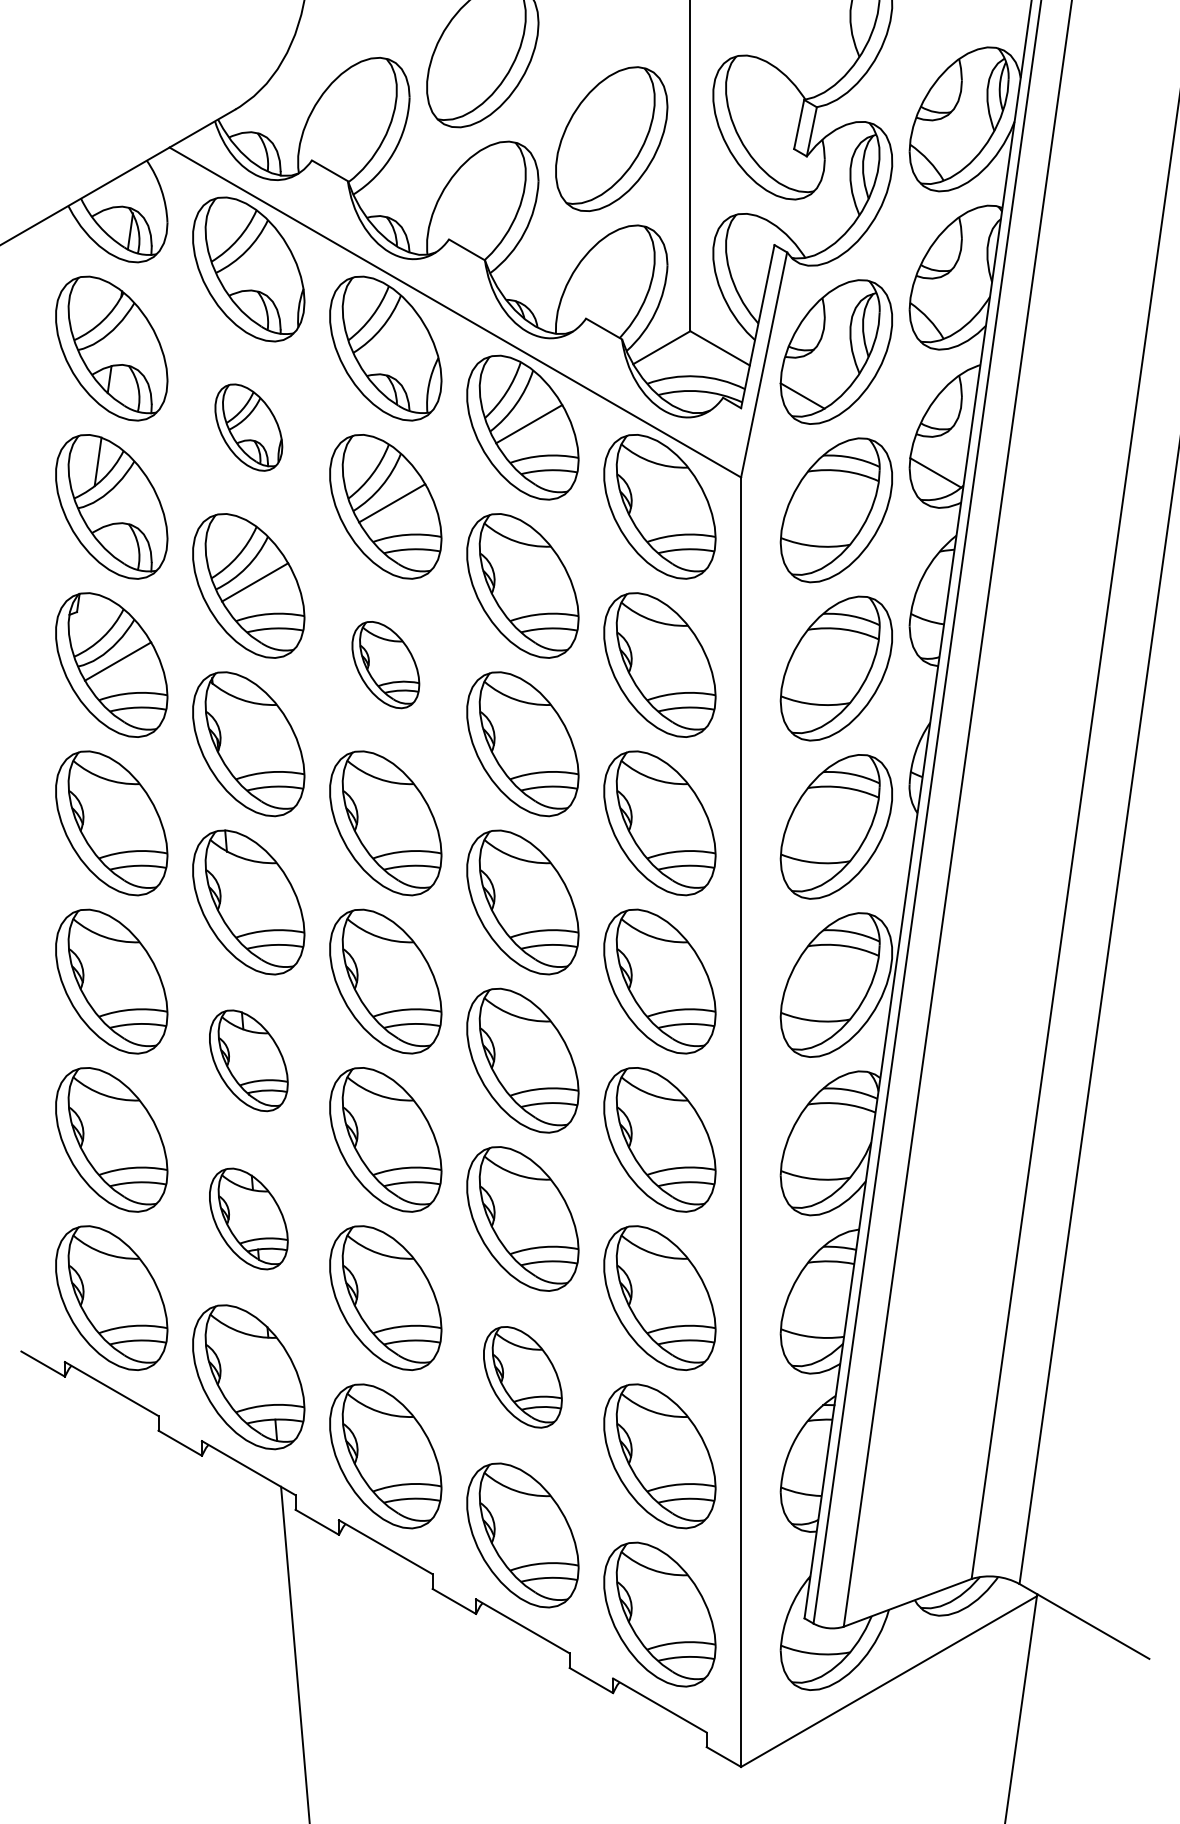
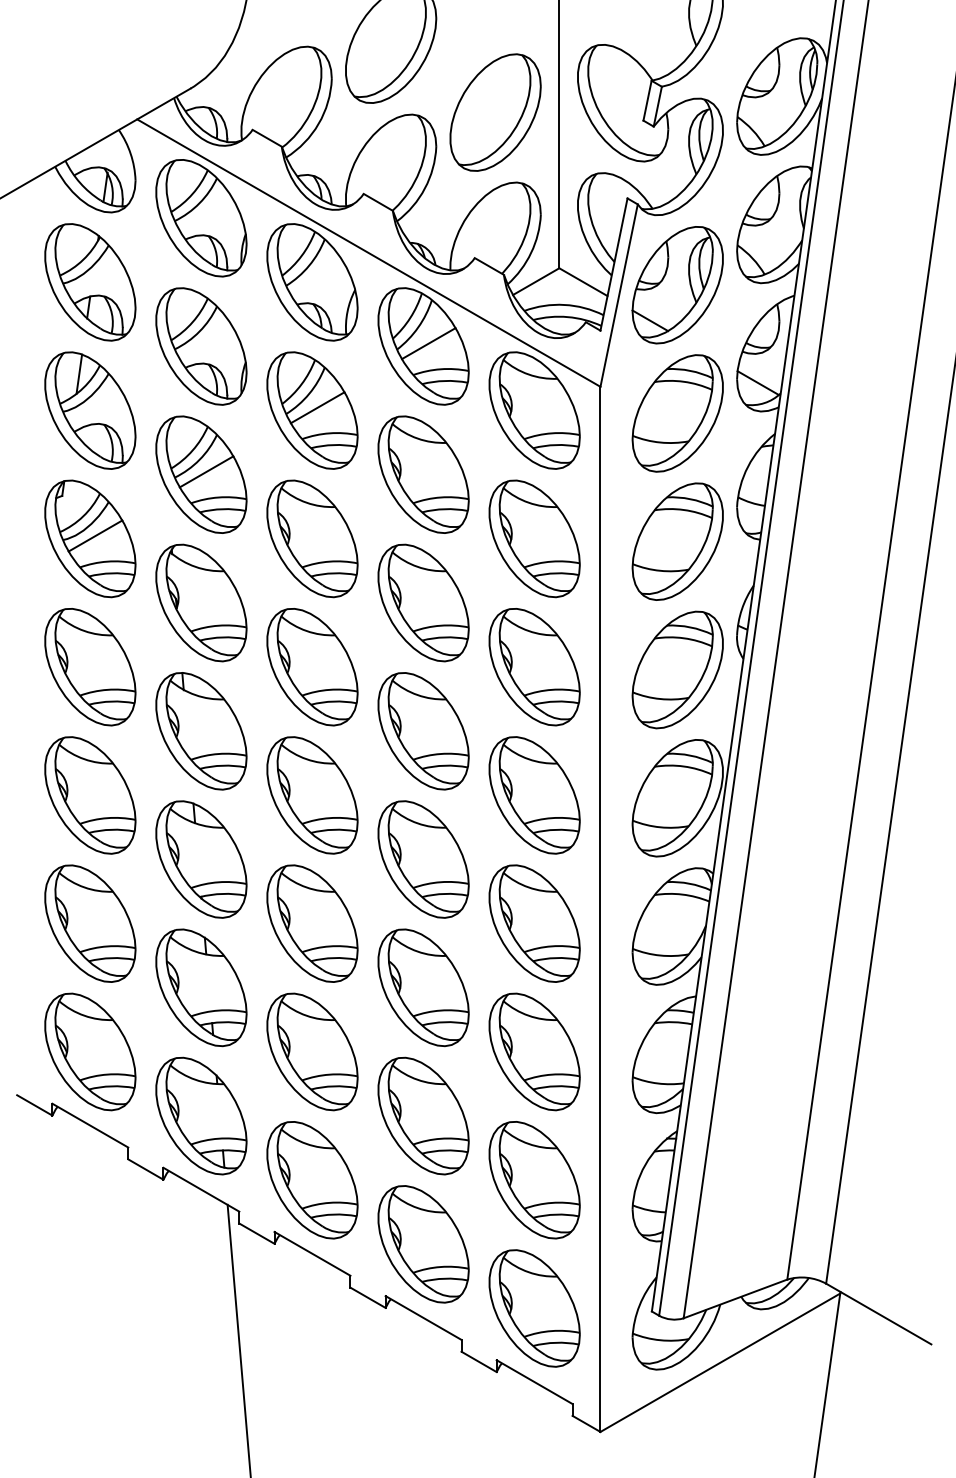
part: (248, 427) -> (201, 346), size x1.67
part: (385, 664) -> (312, 538), size x1.67
part: (248, 1060) -> (201, 859), size x1.43
part: (248, 1218) -> (201, 987), size x1.43
part: (522, 1377) -> (423, 1116), size x1.43

